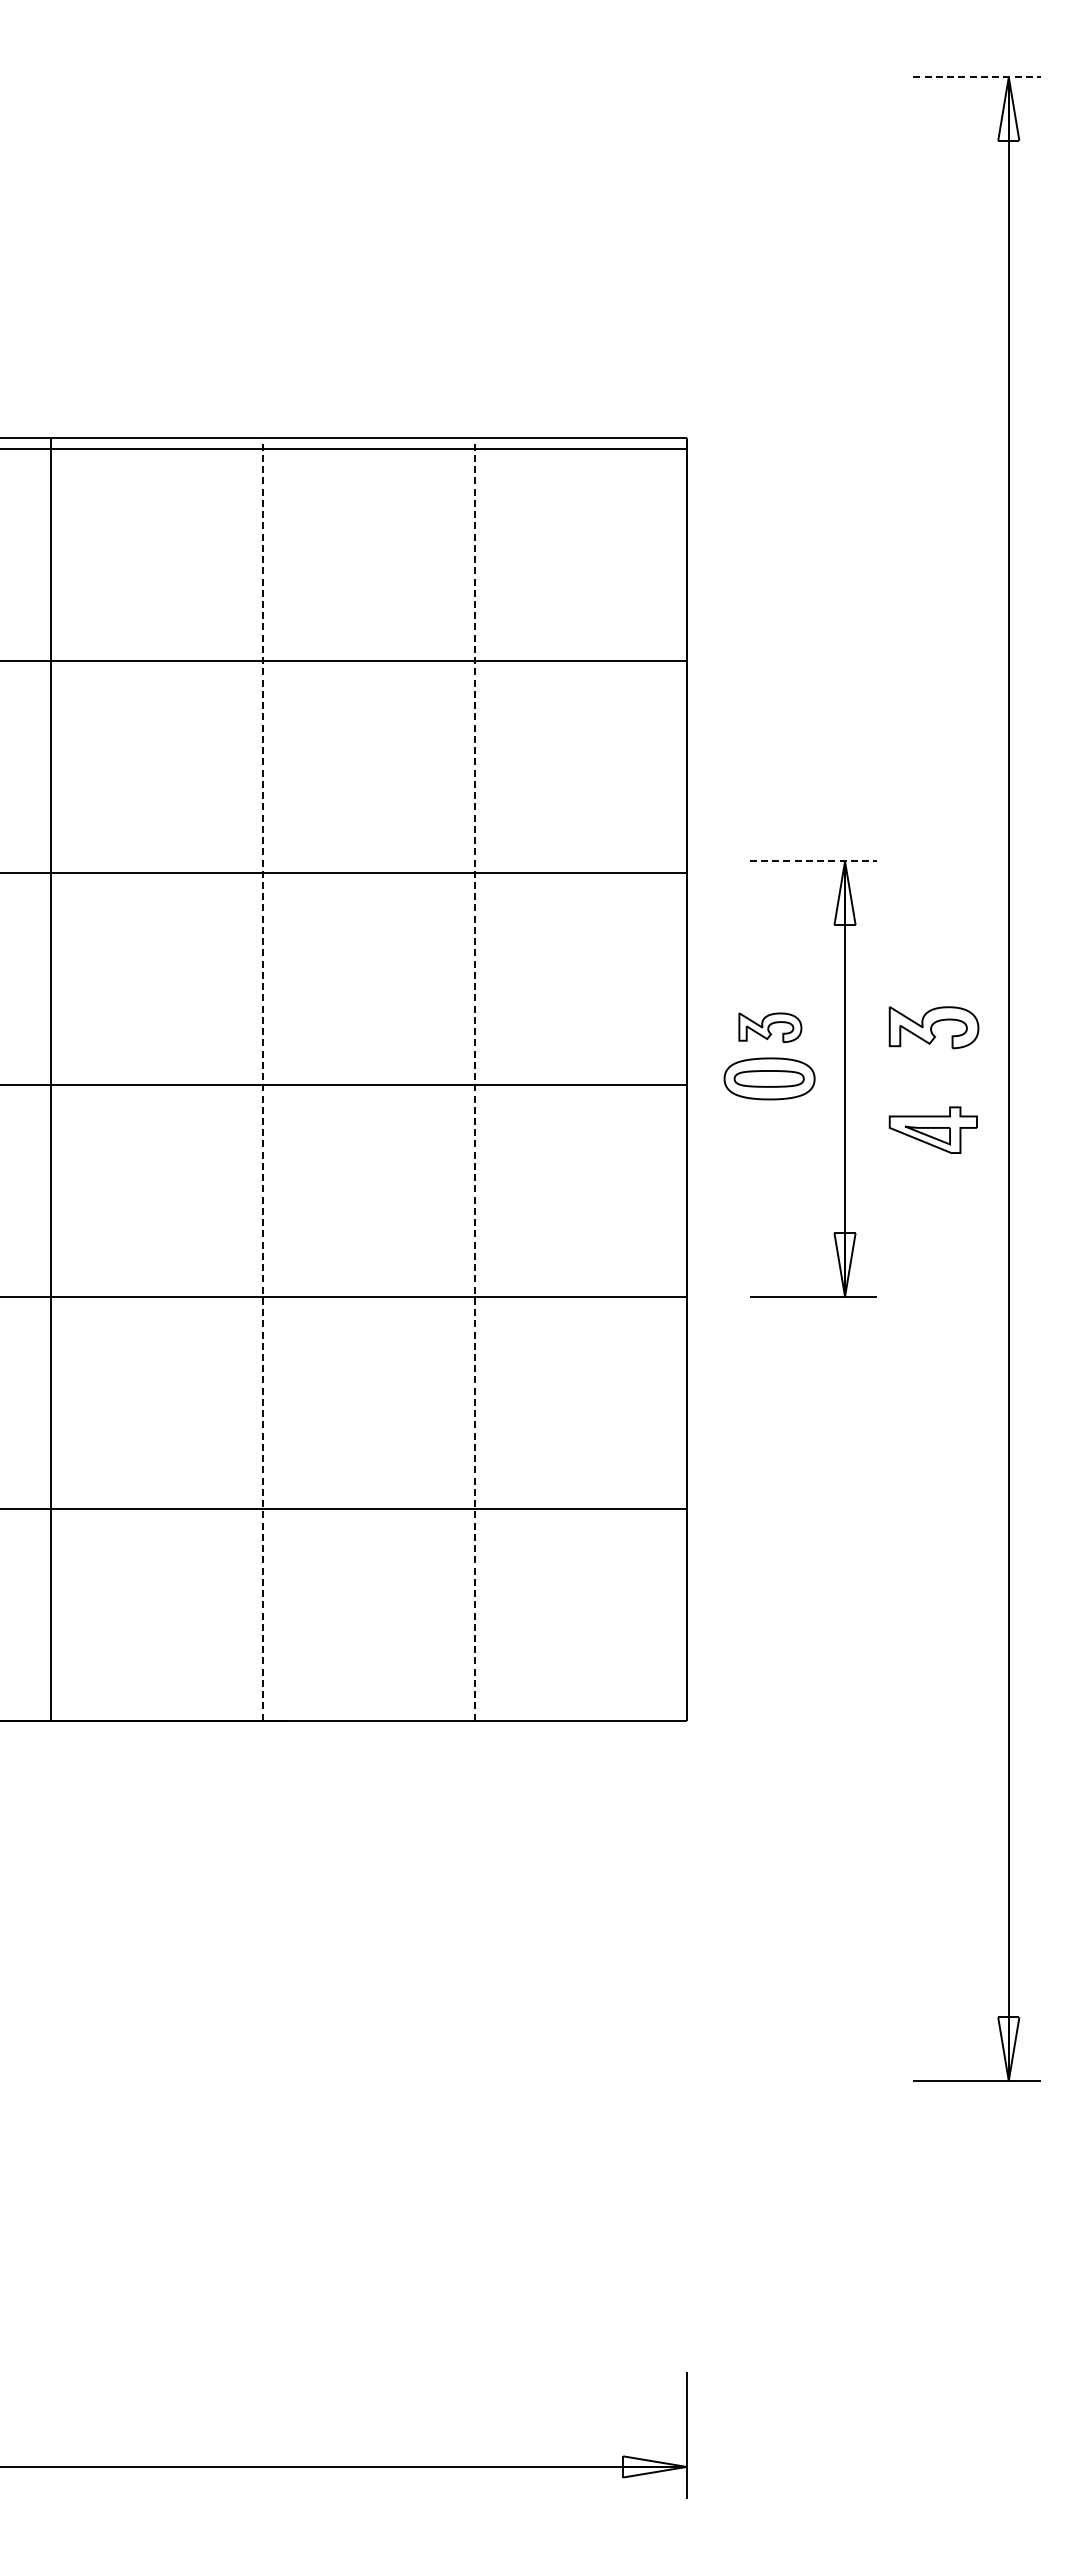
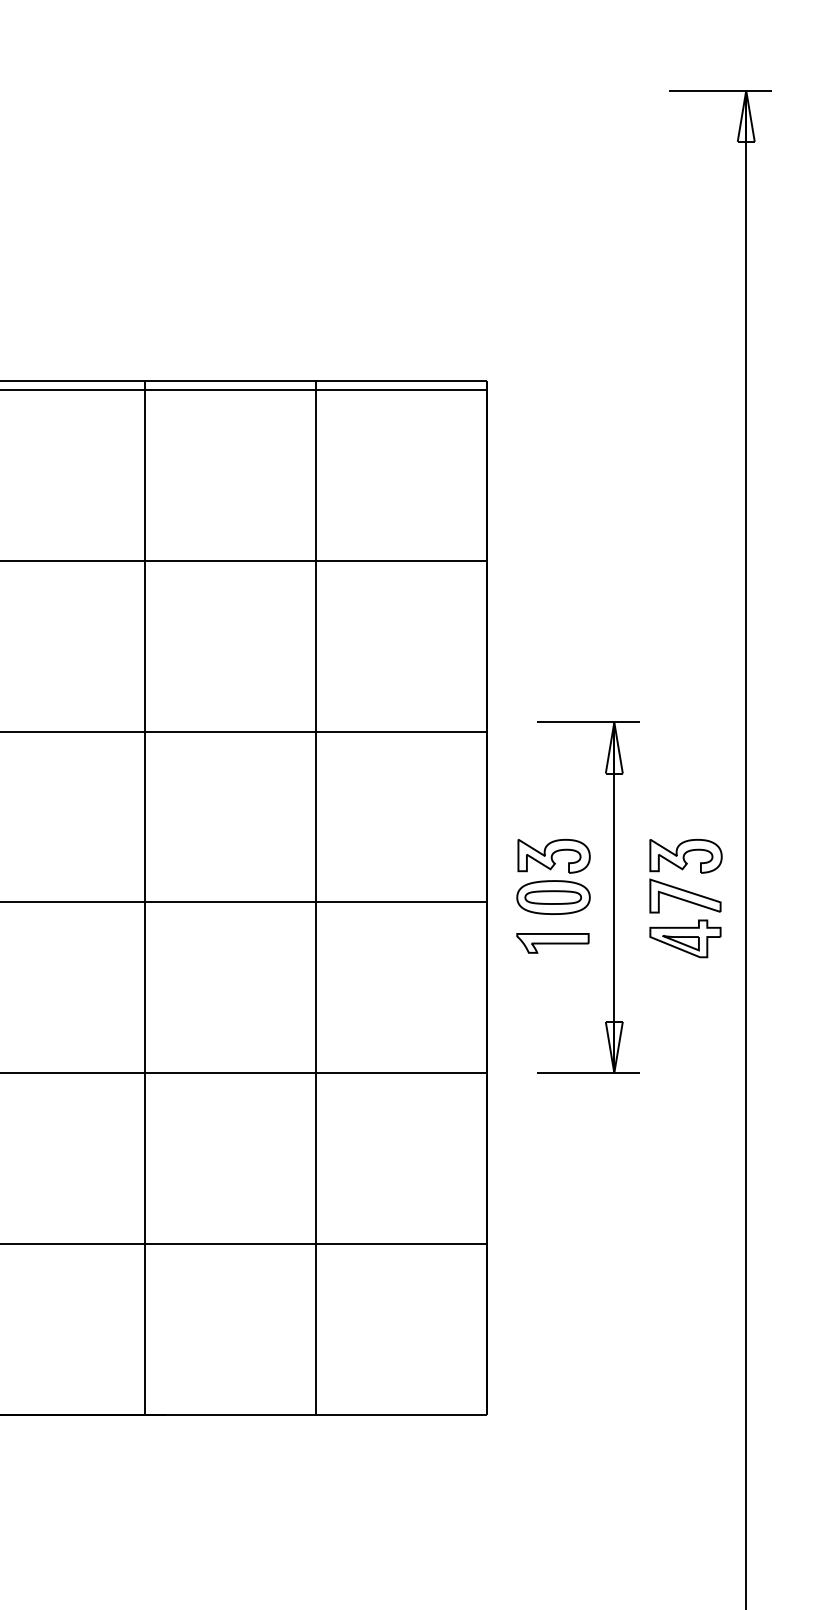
line: (977, 77) -> (721, 90), dashed -> solid
line: (813, 861) -> (588, 722), dashed -> solid
part: (770, 1027) -> (554, 856), size x1.43
part: (932, 1076) -> (684, 895), added
line: (262, 1079) -> (145, 898), dashed -> solid
line: (474, 1079) -> (315, 898), dashed -> solid
part: (768, 1135) -> (552, 943), added

